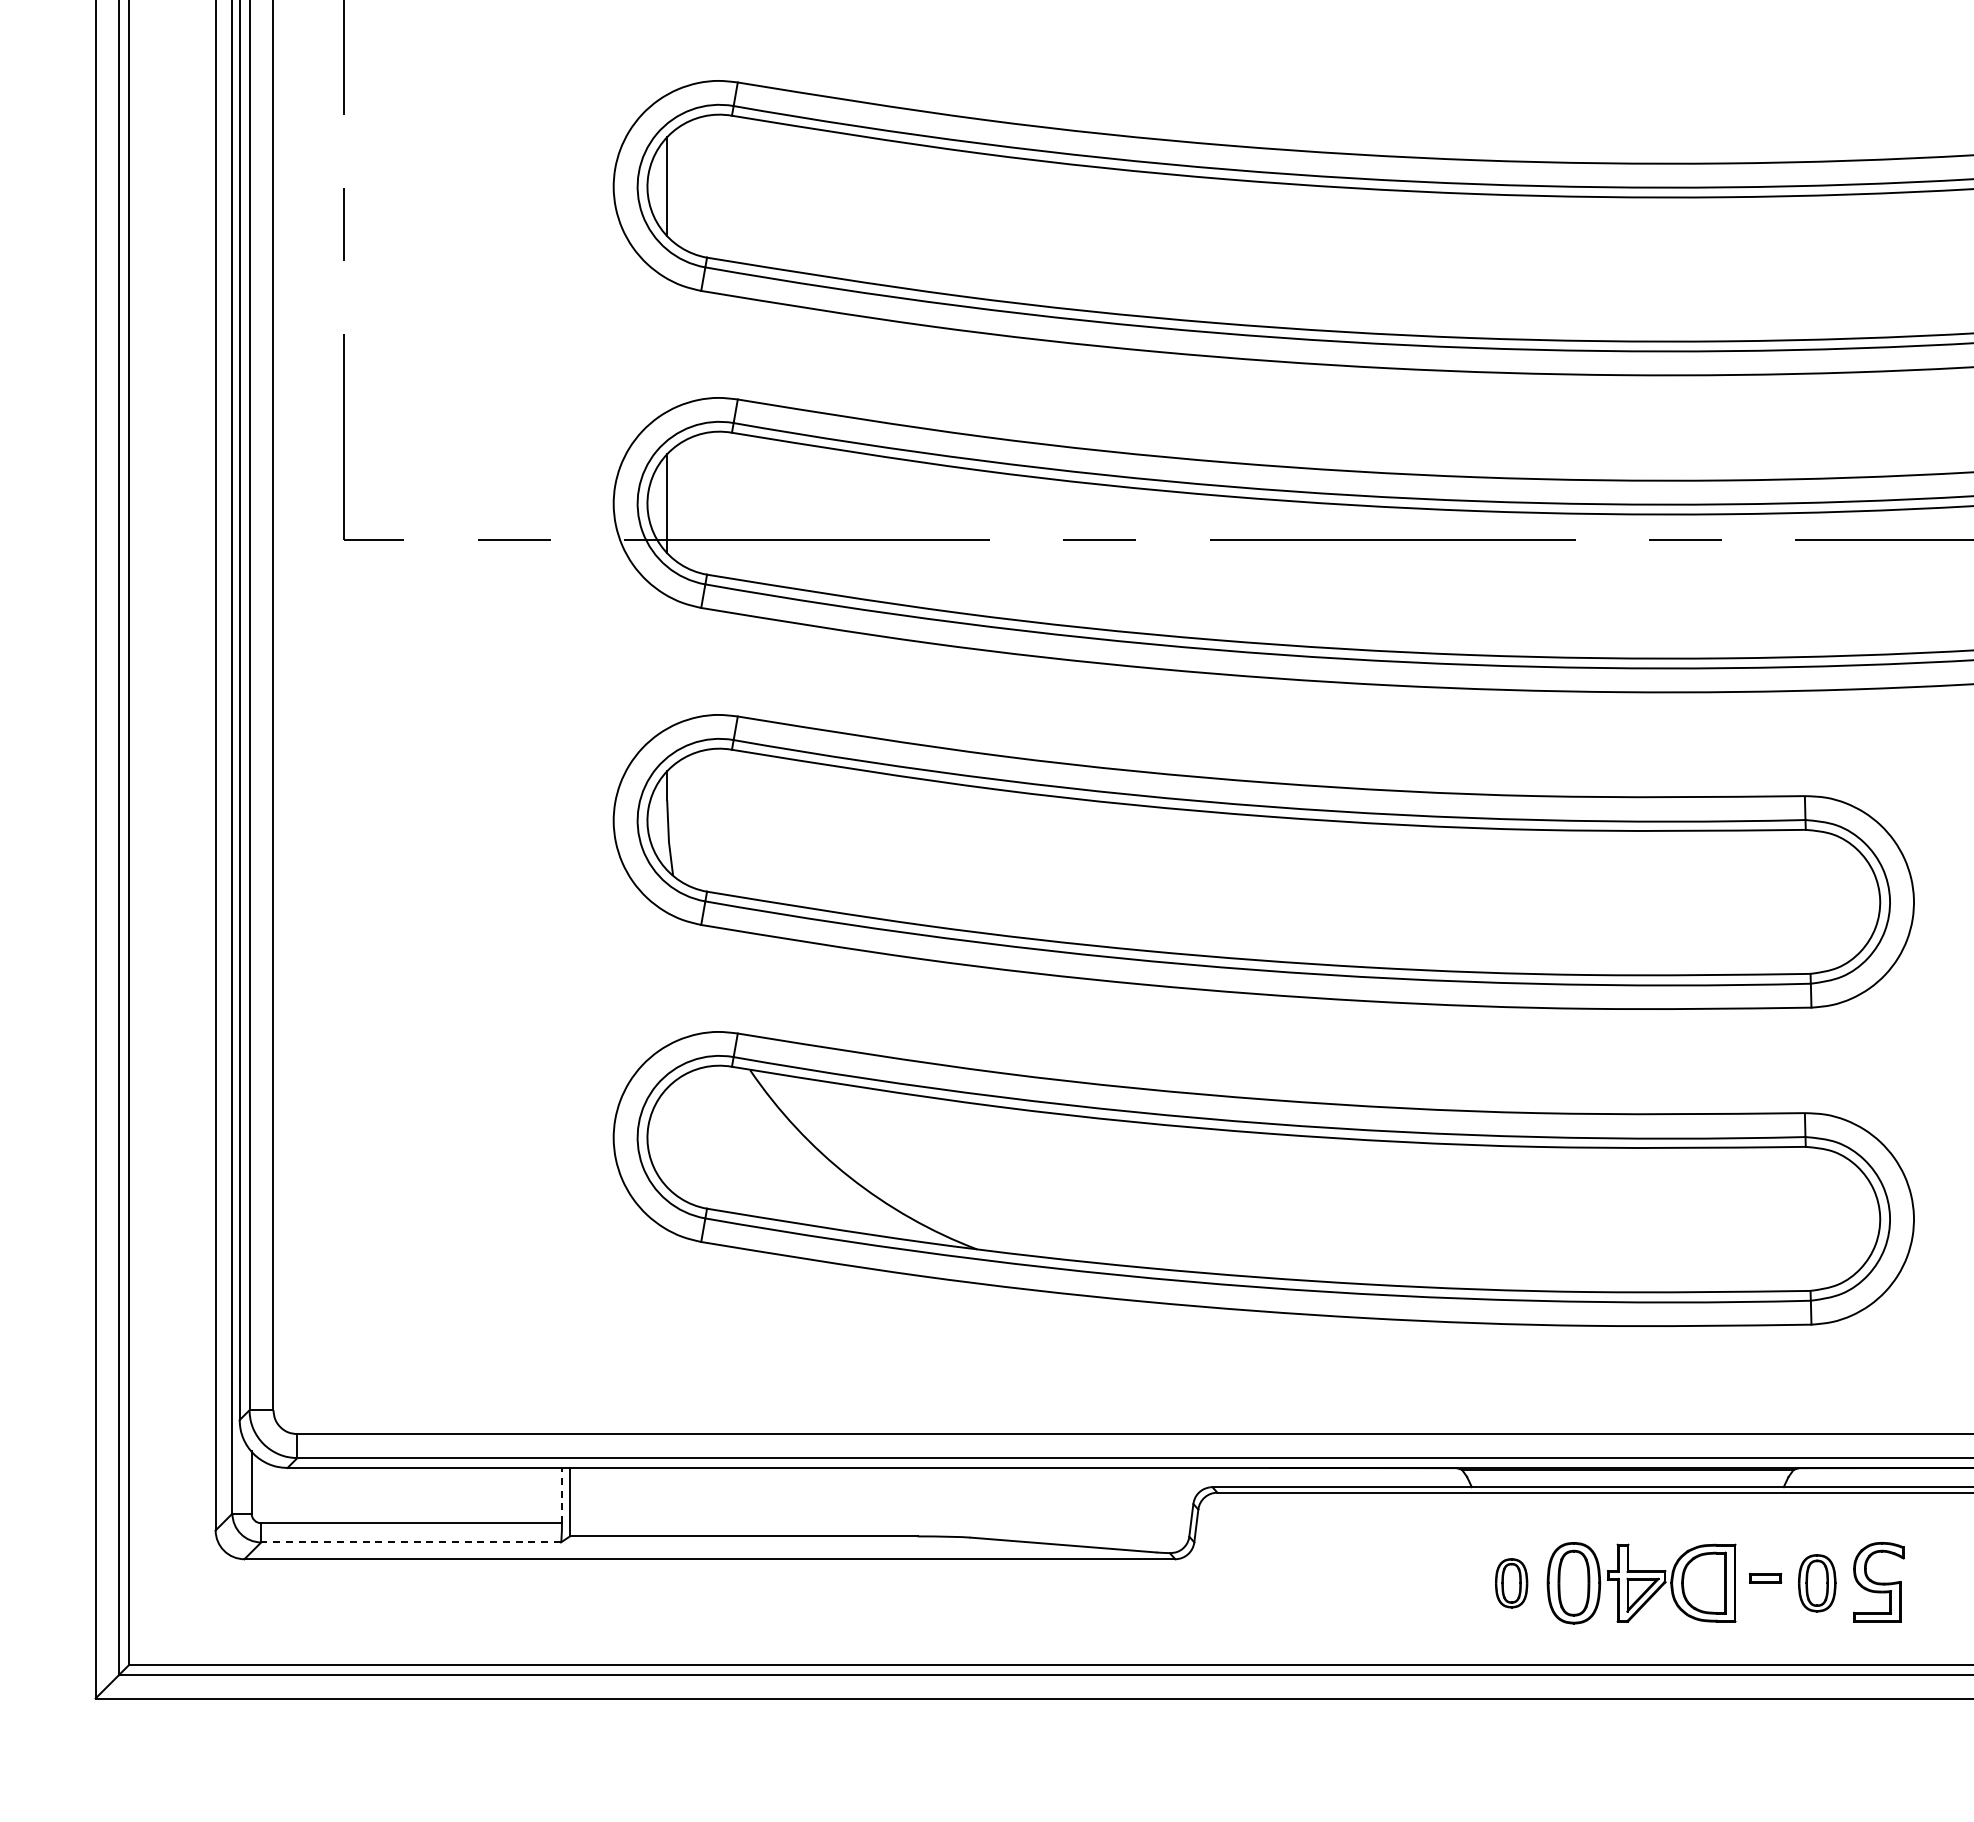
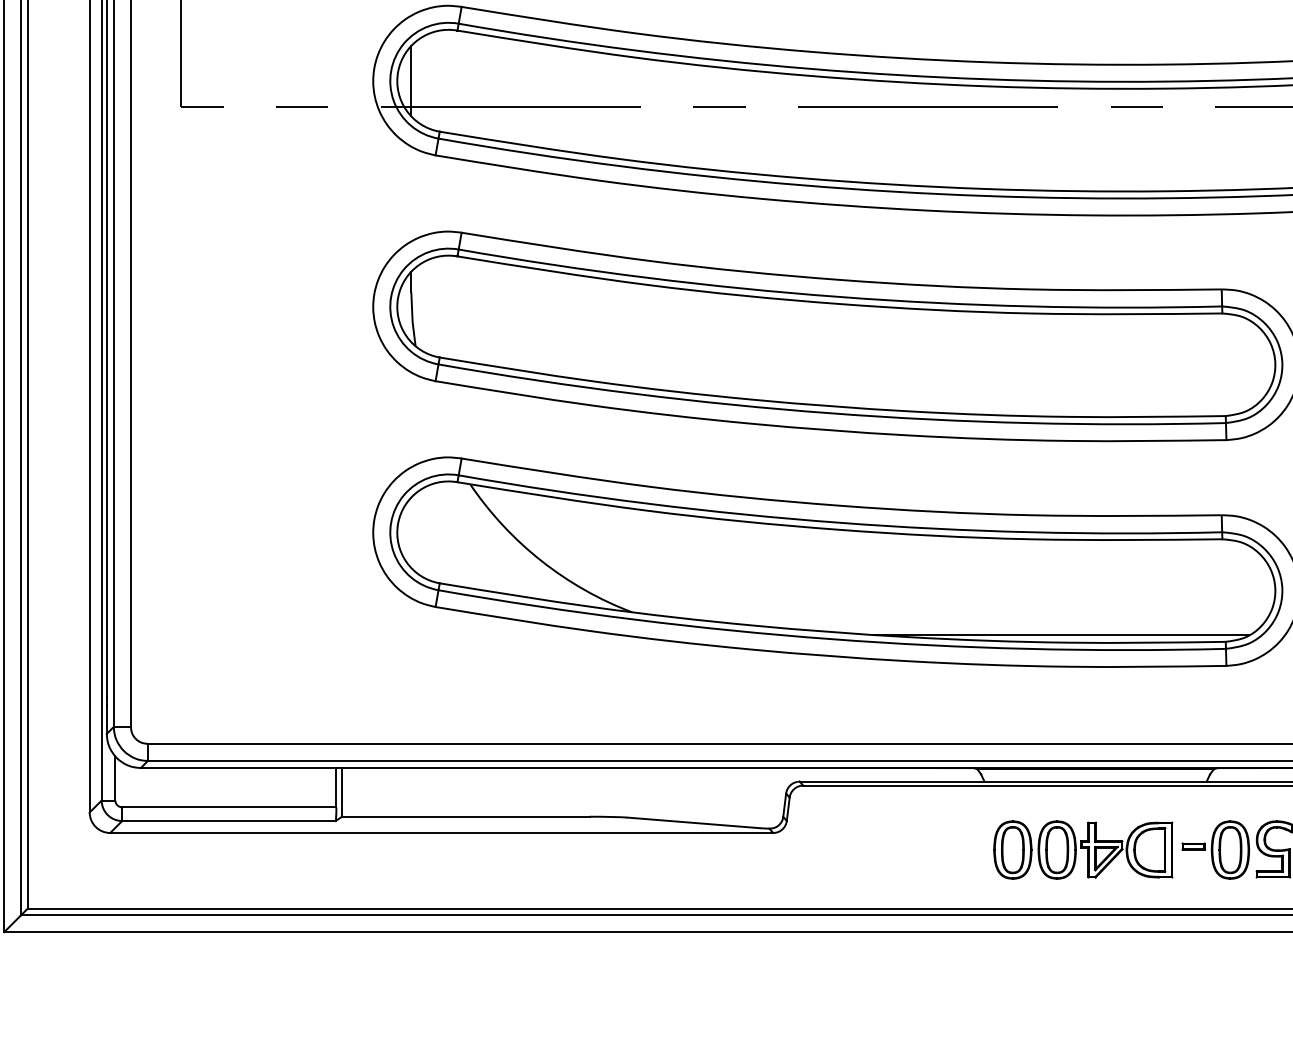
line: (1580, 1280) -> (1061, 634), added
line: (561, 1495) -> (336, 787), dashed -> solid
line: (411, 1542) -> (229, 821), dashed -> solid
part: (1511, 1583) -> (1012, 850), size x1.67
part: (1817, 1583) -> (1230, 850), size x1.43

